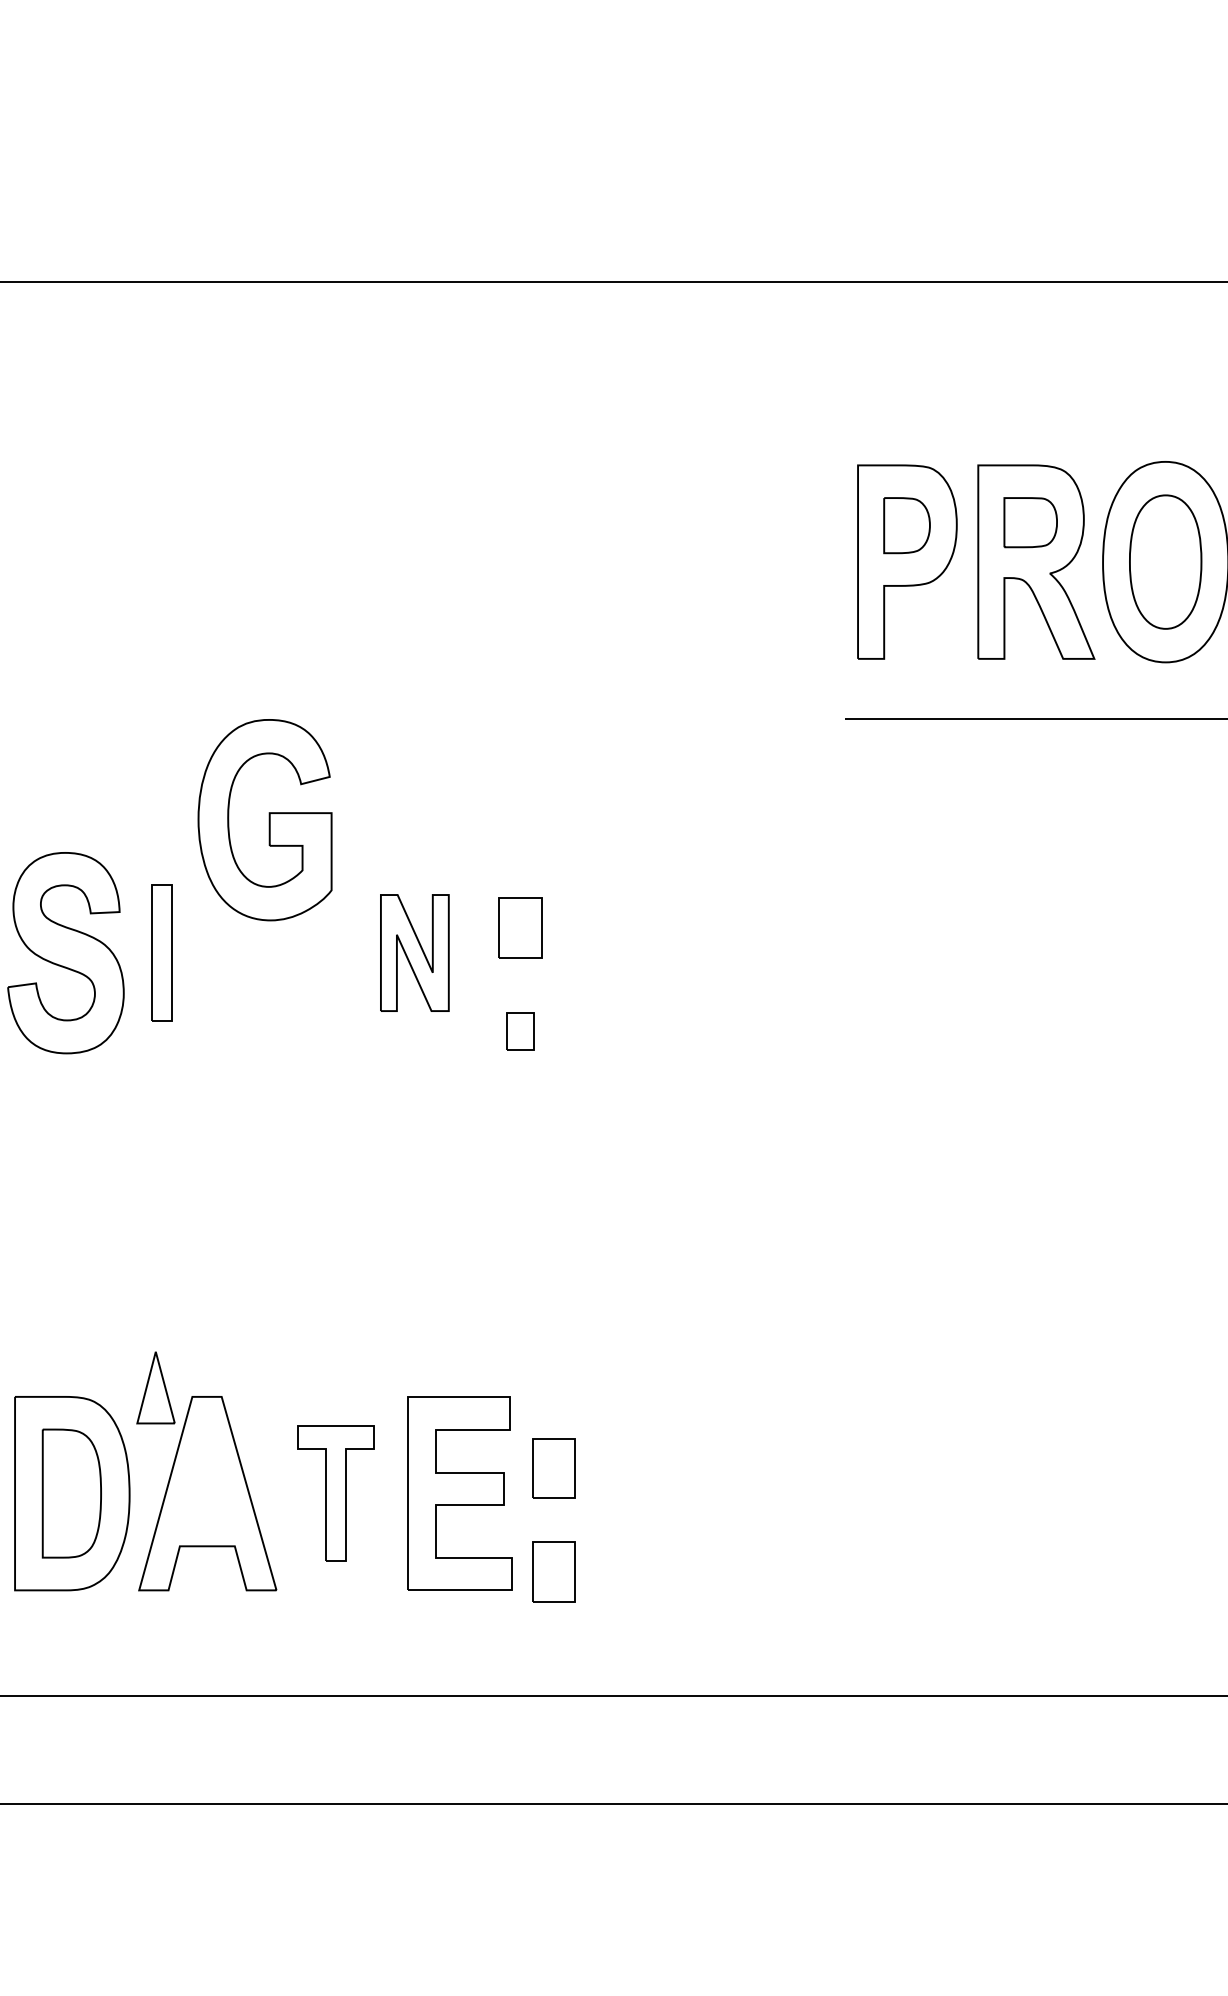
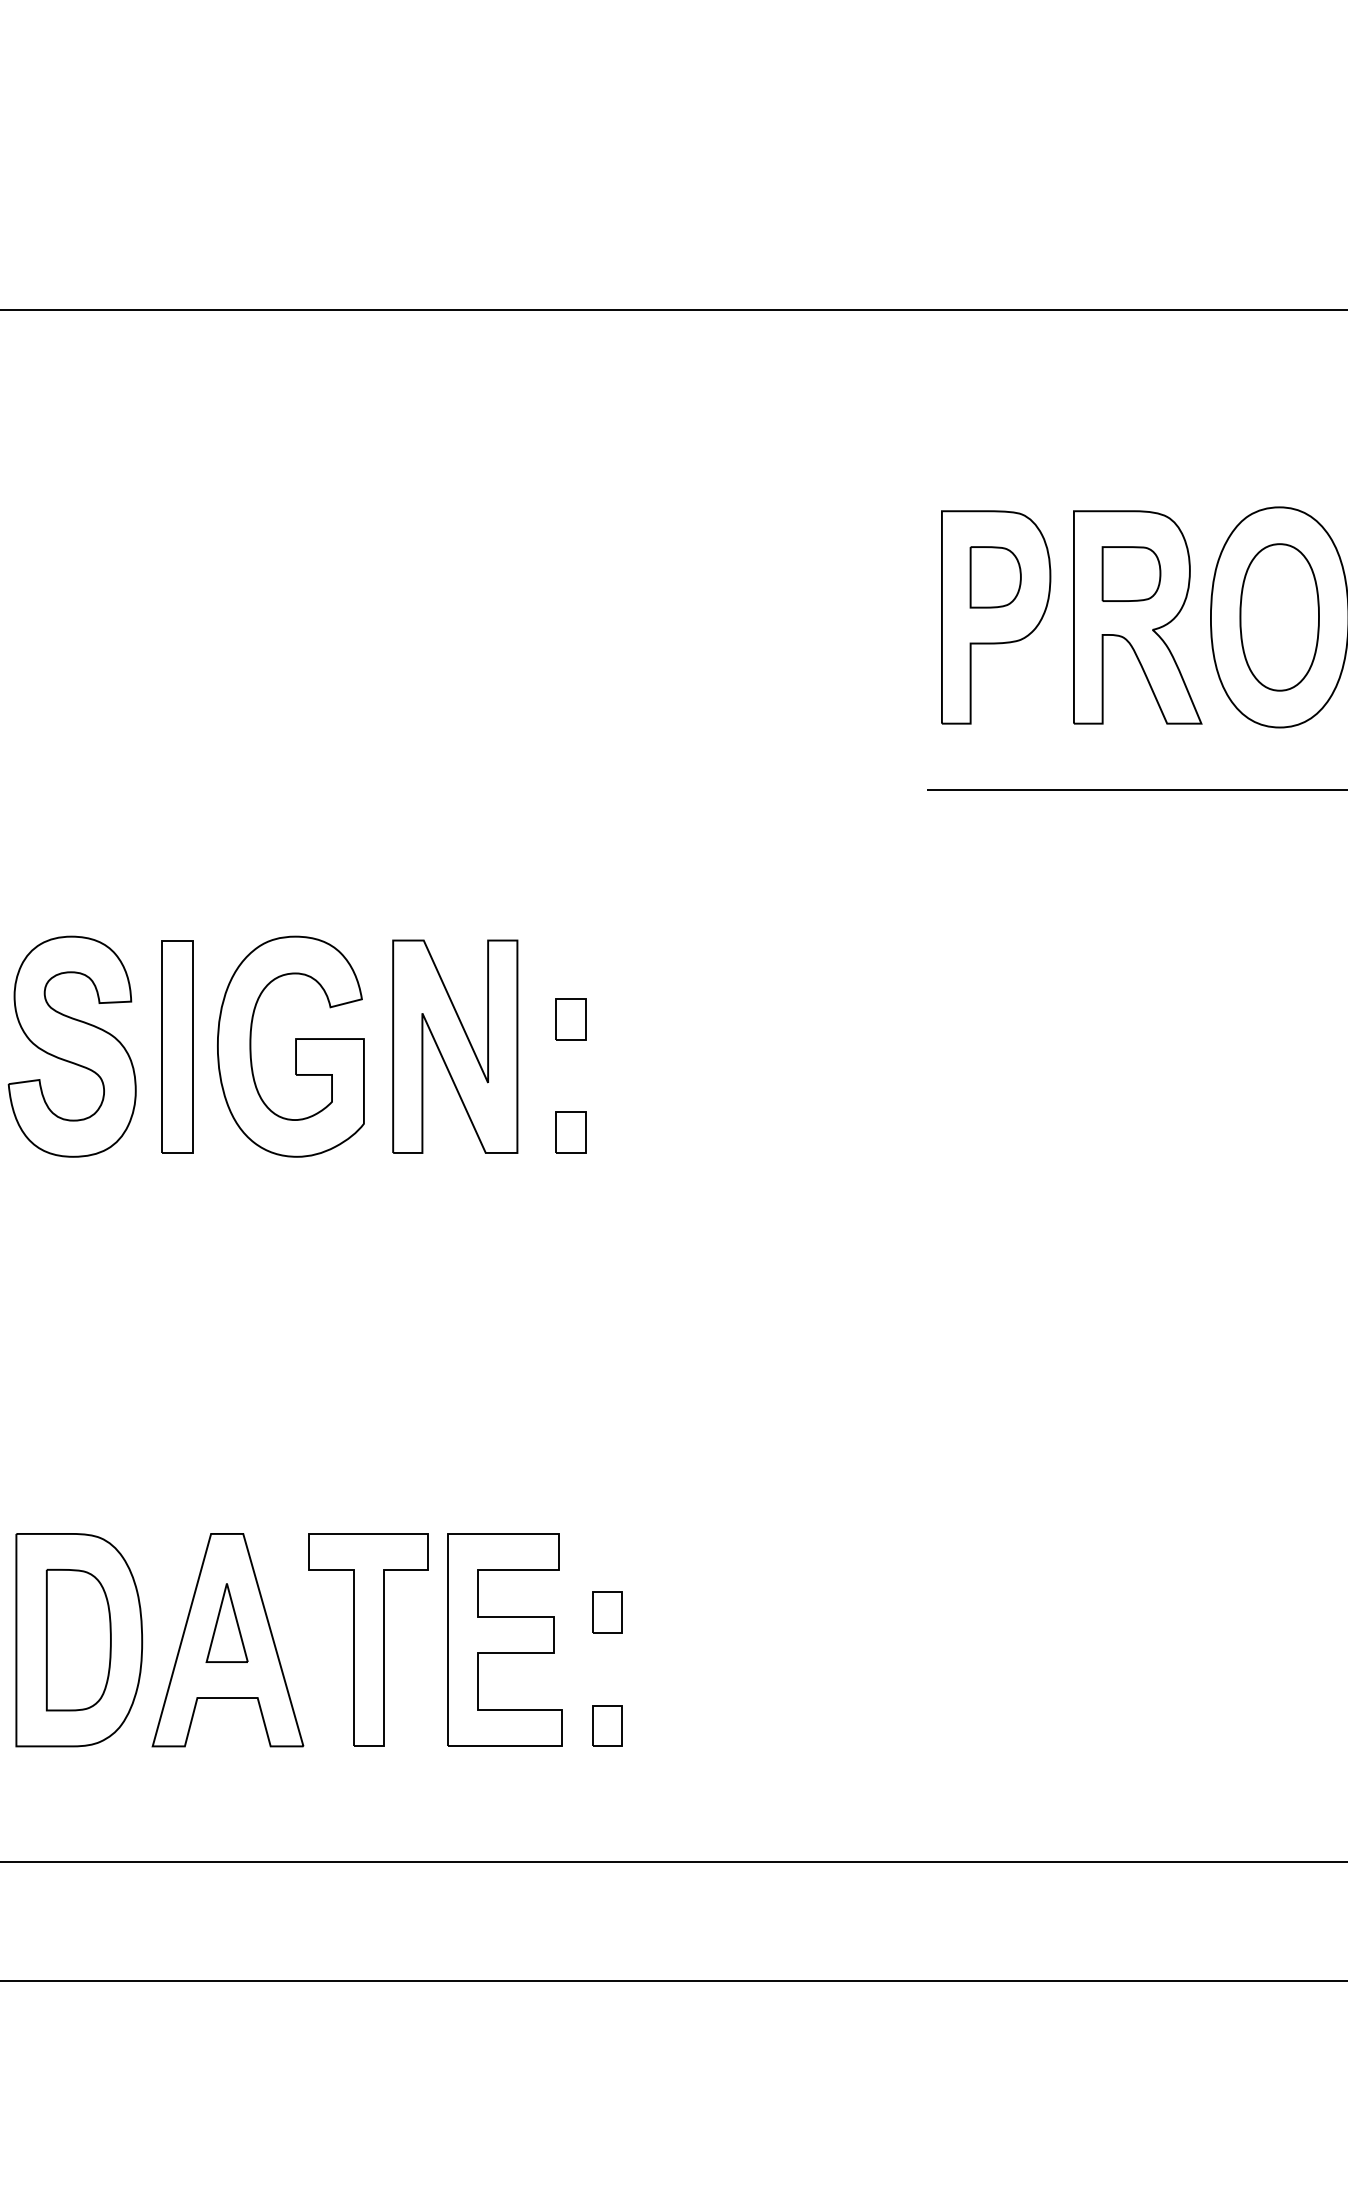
part: (264, 819) -> (290, 1046), moved
part: (519, 928) -> (570, 1019), size x0.62
part: (161, 952) -> (177, 1046), size x1.43
part: (414, 952) -> (455, 1046), size x1.67
part: (155, 1387) -> (226, 1622), moved
part: (553, 1468) -> (607, 1612), size x0.62
part: (335, 1493) -> (368, 1639), size x1.43
part: (553, 1571) -> (607, 1725), size x0.62

